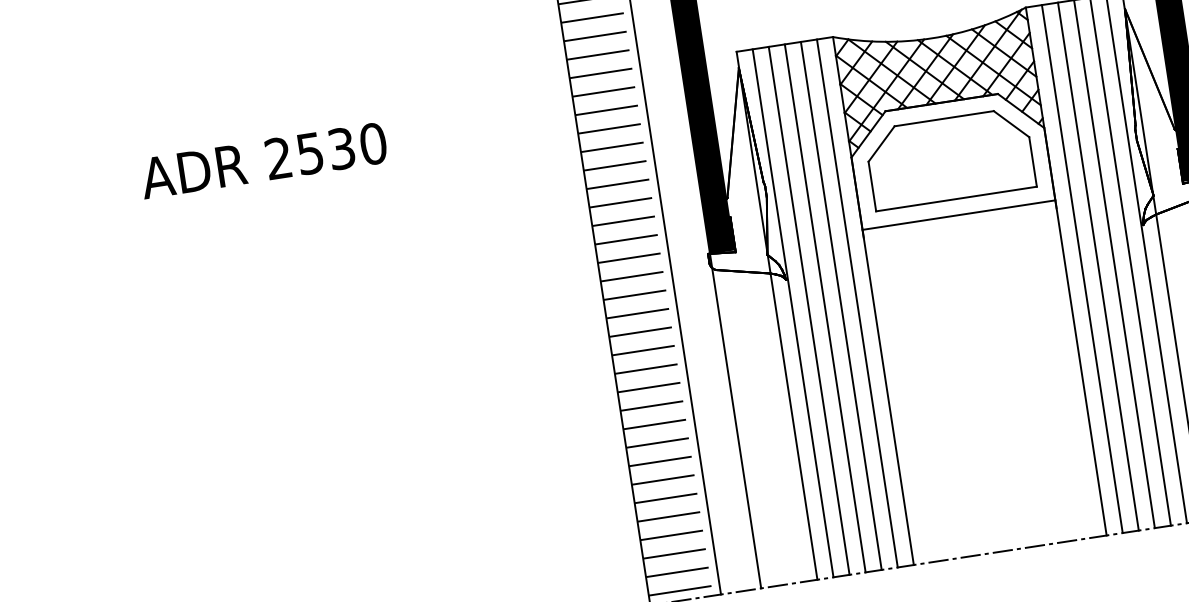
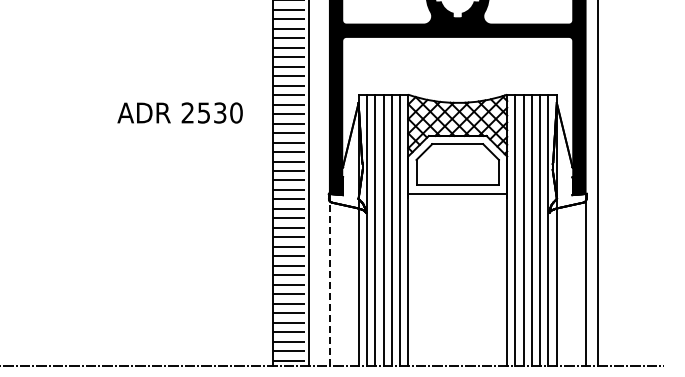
text: (262, 159) -> (179, 112), moved
line: (735, 422) -> (329, 280), solid -> dashed

